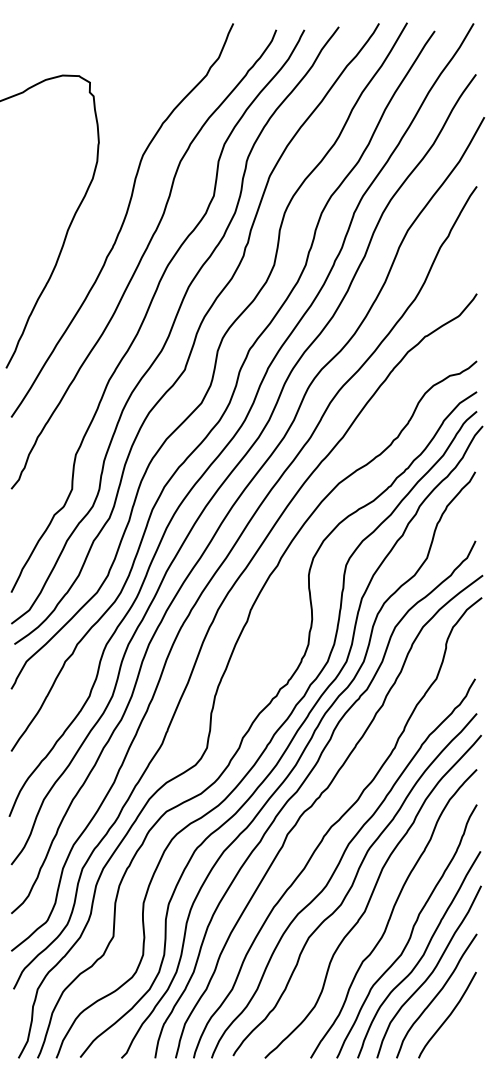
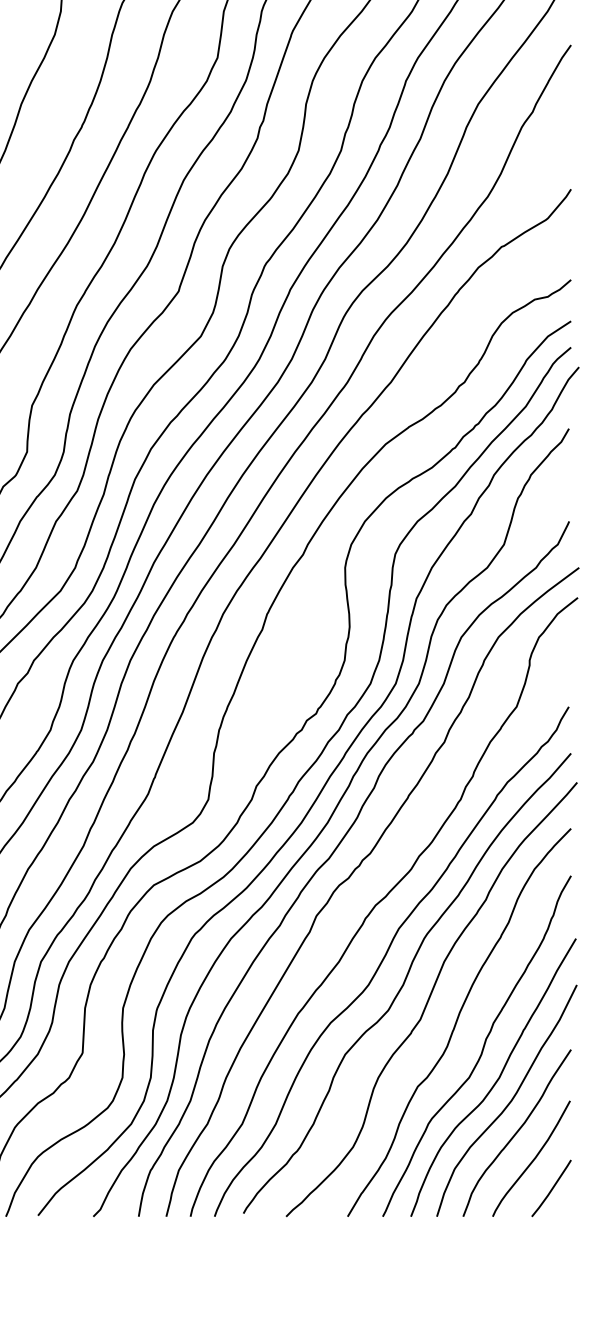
line: (462, 1036) -> (551, 1187), added

